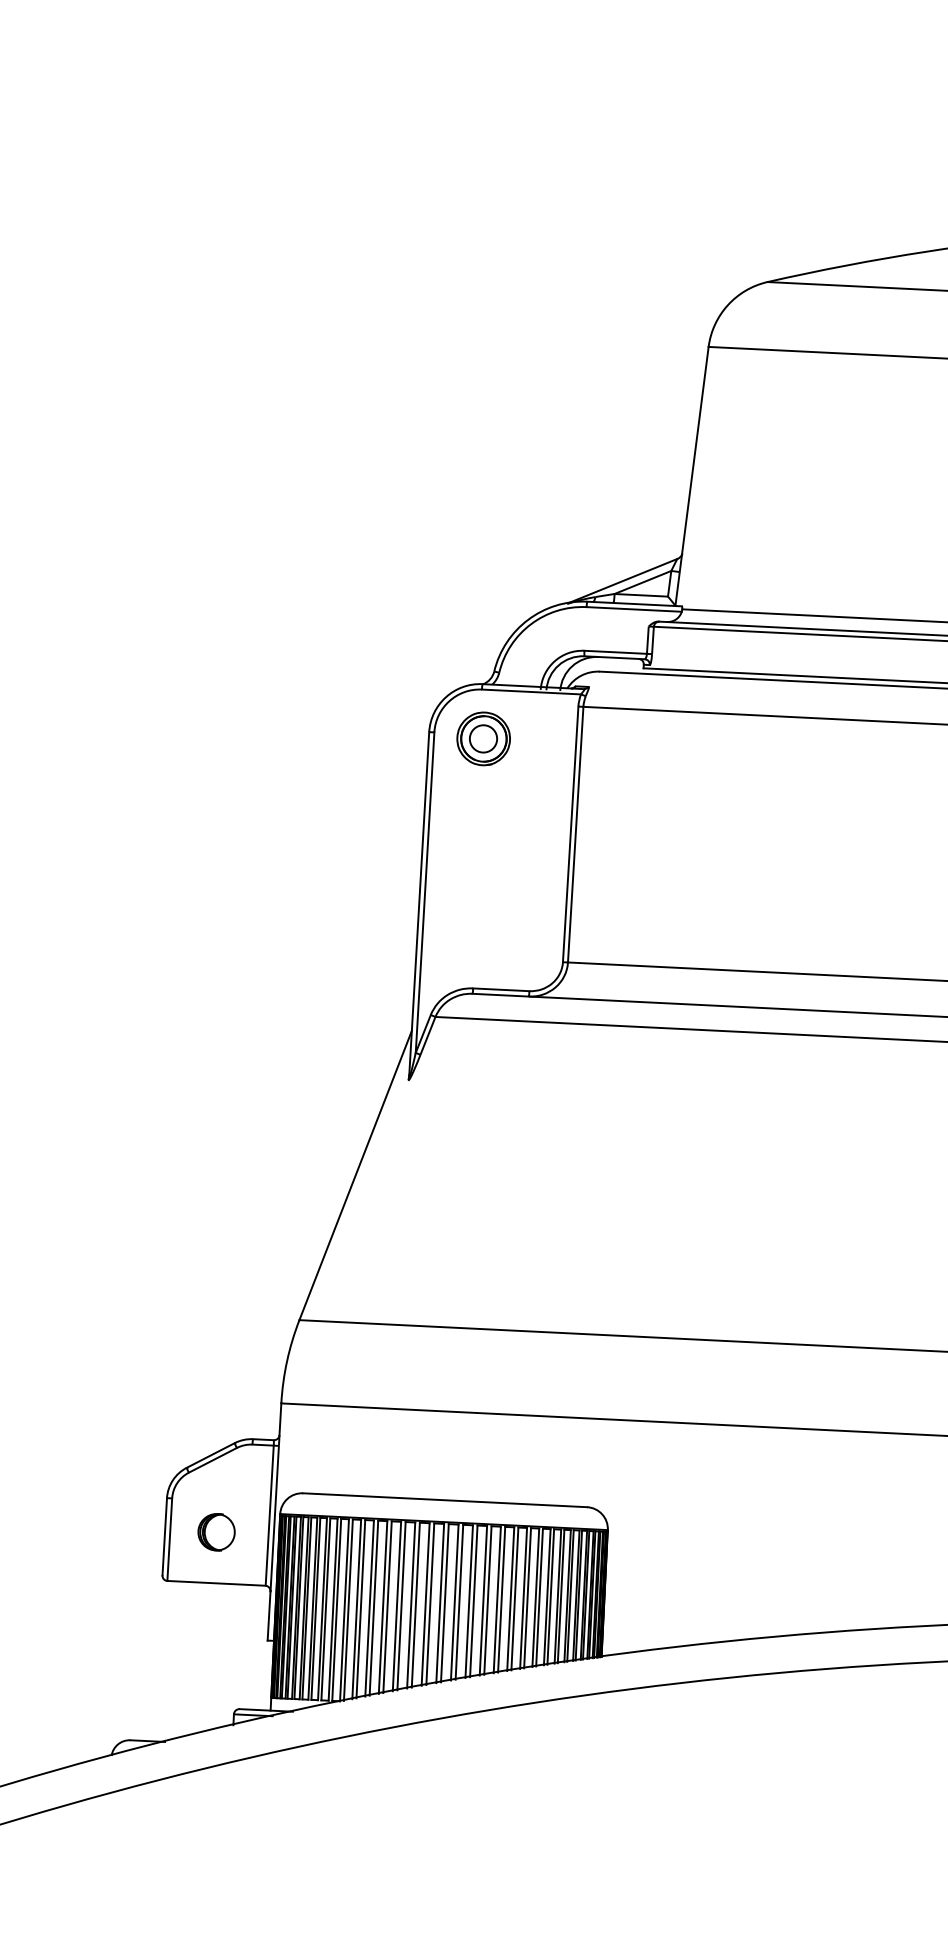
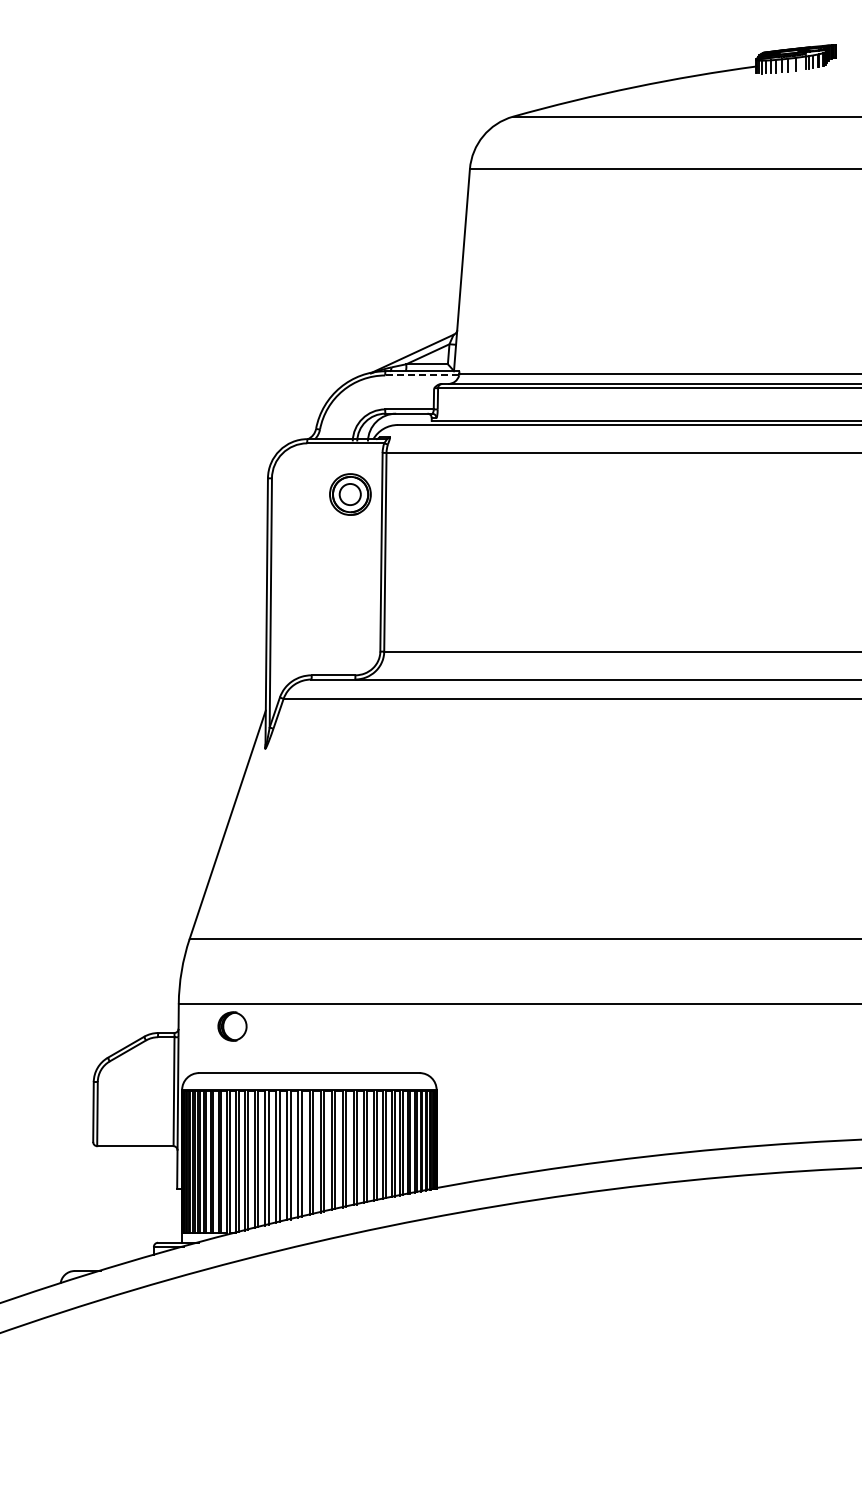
line: (634, 609) -> (422, 375), solid -> dashed
part: (483, 738) -> (350, 494), moved
part: (216, 1532) -> (232, 1026), moved

